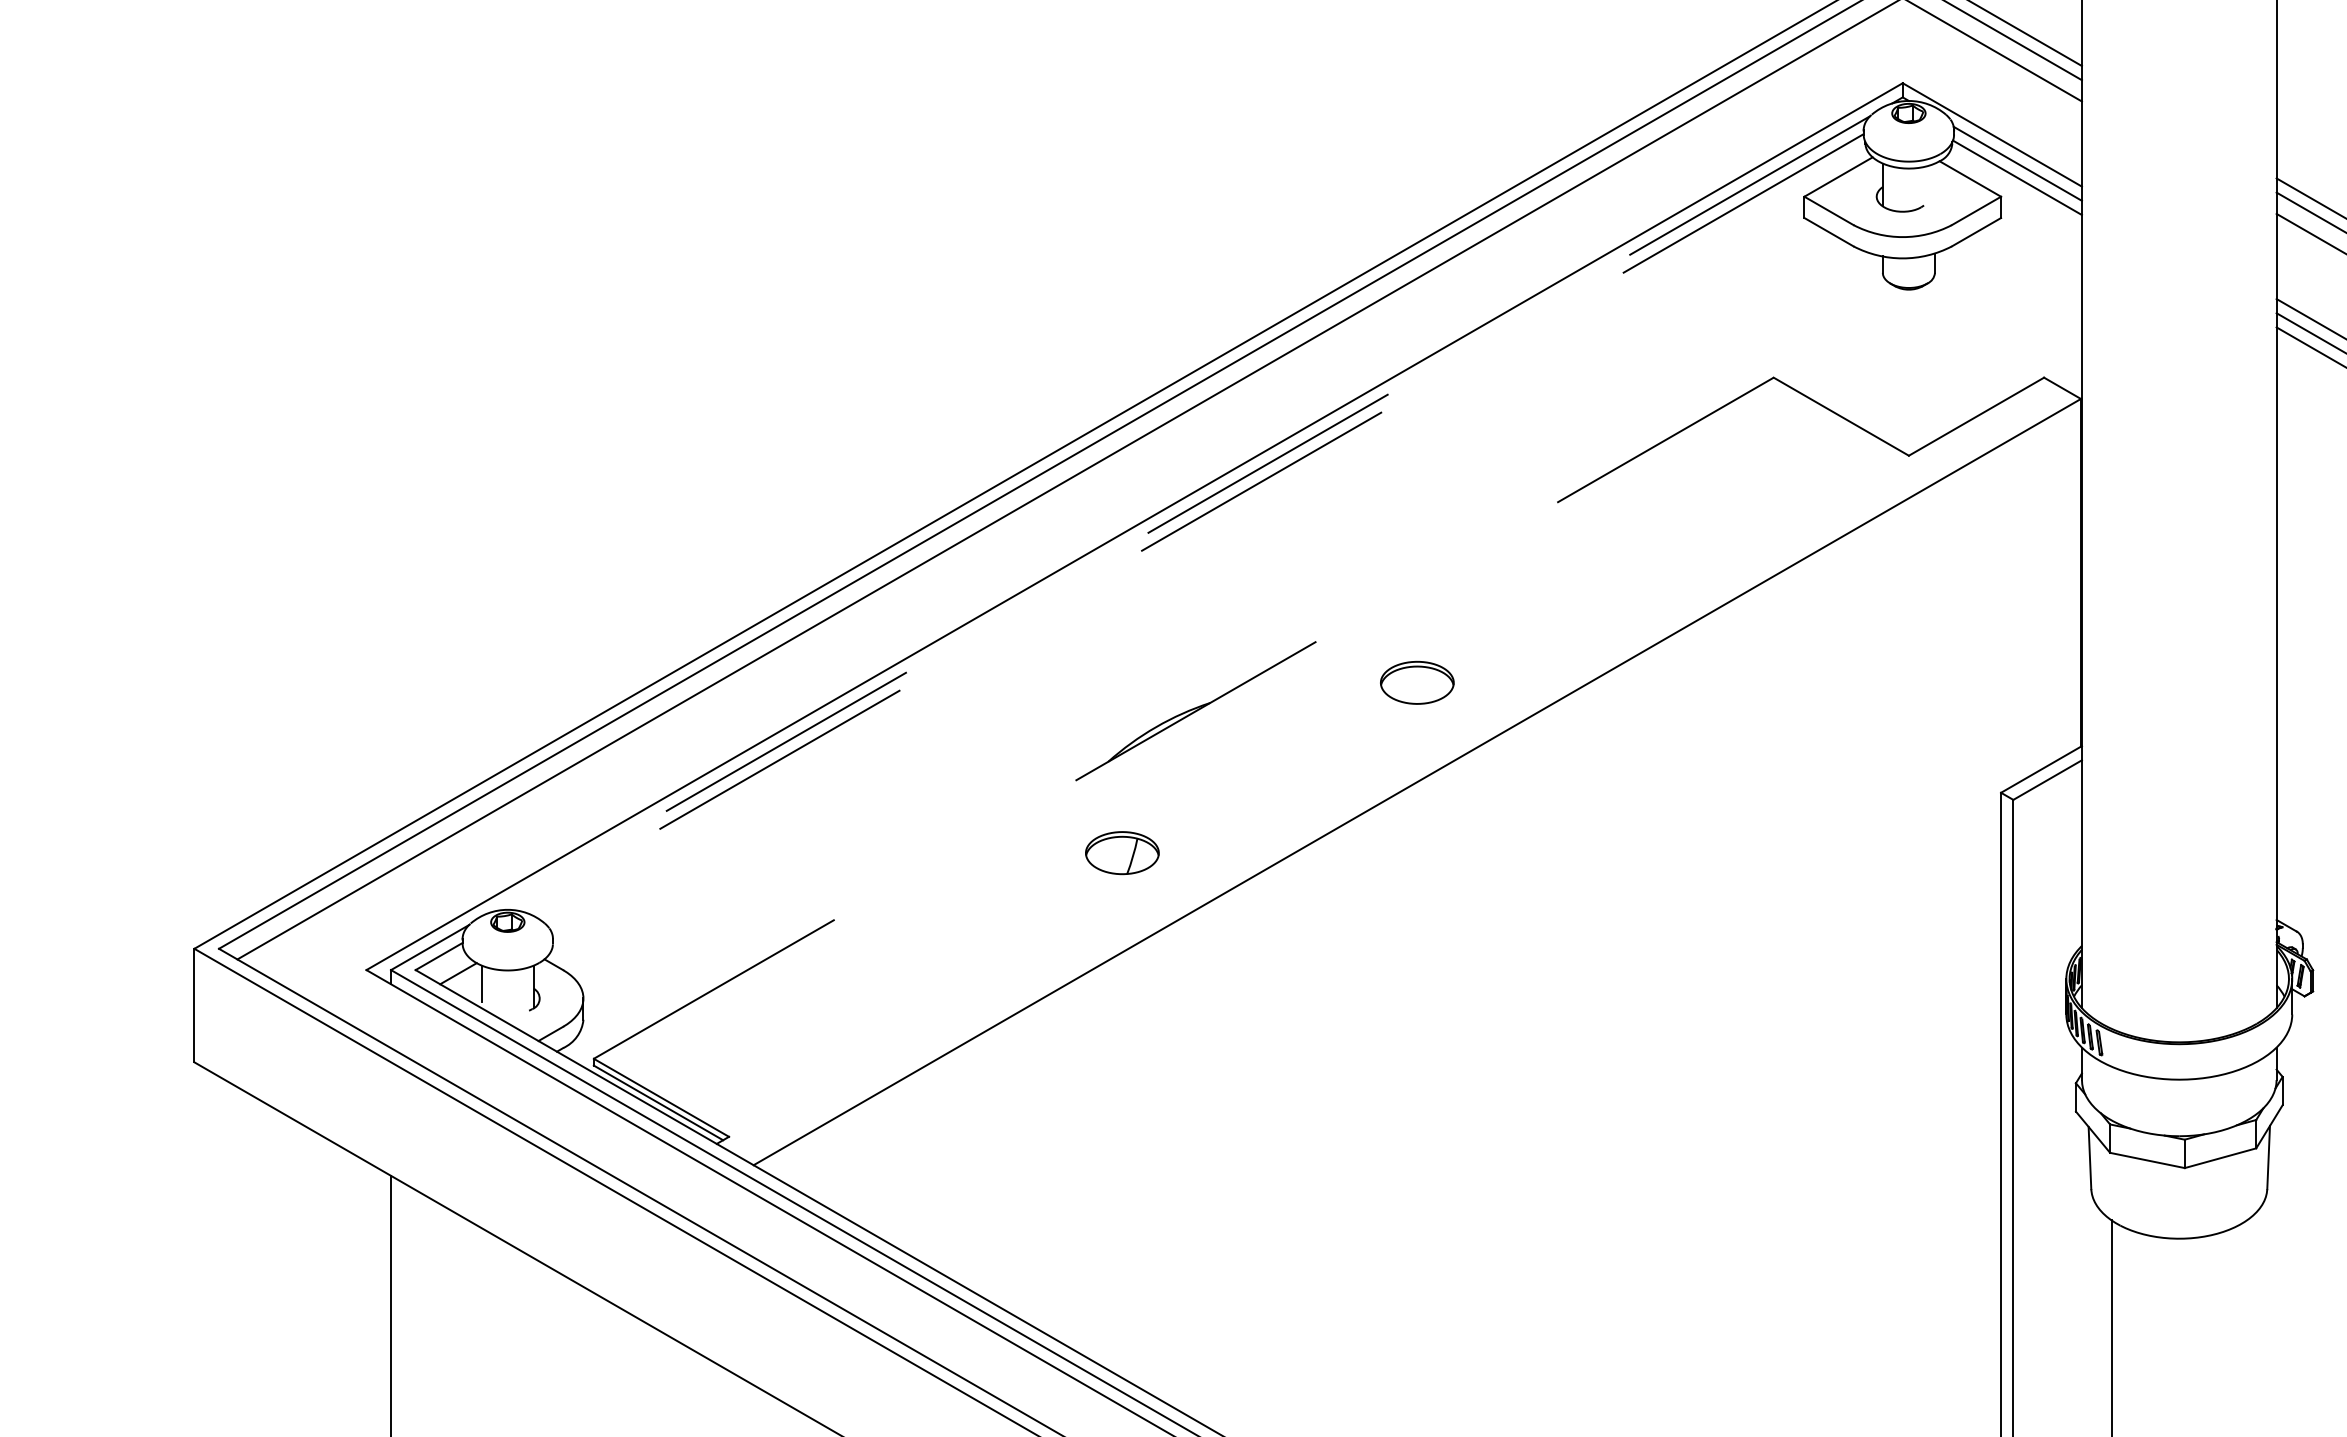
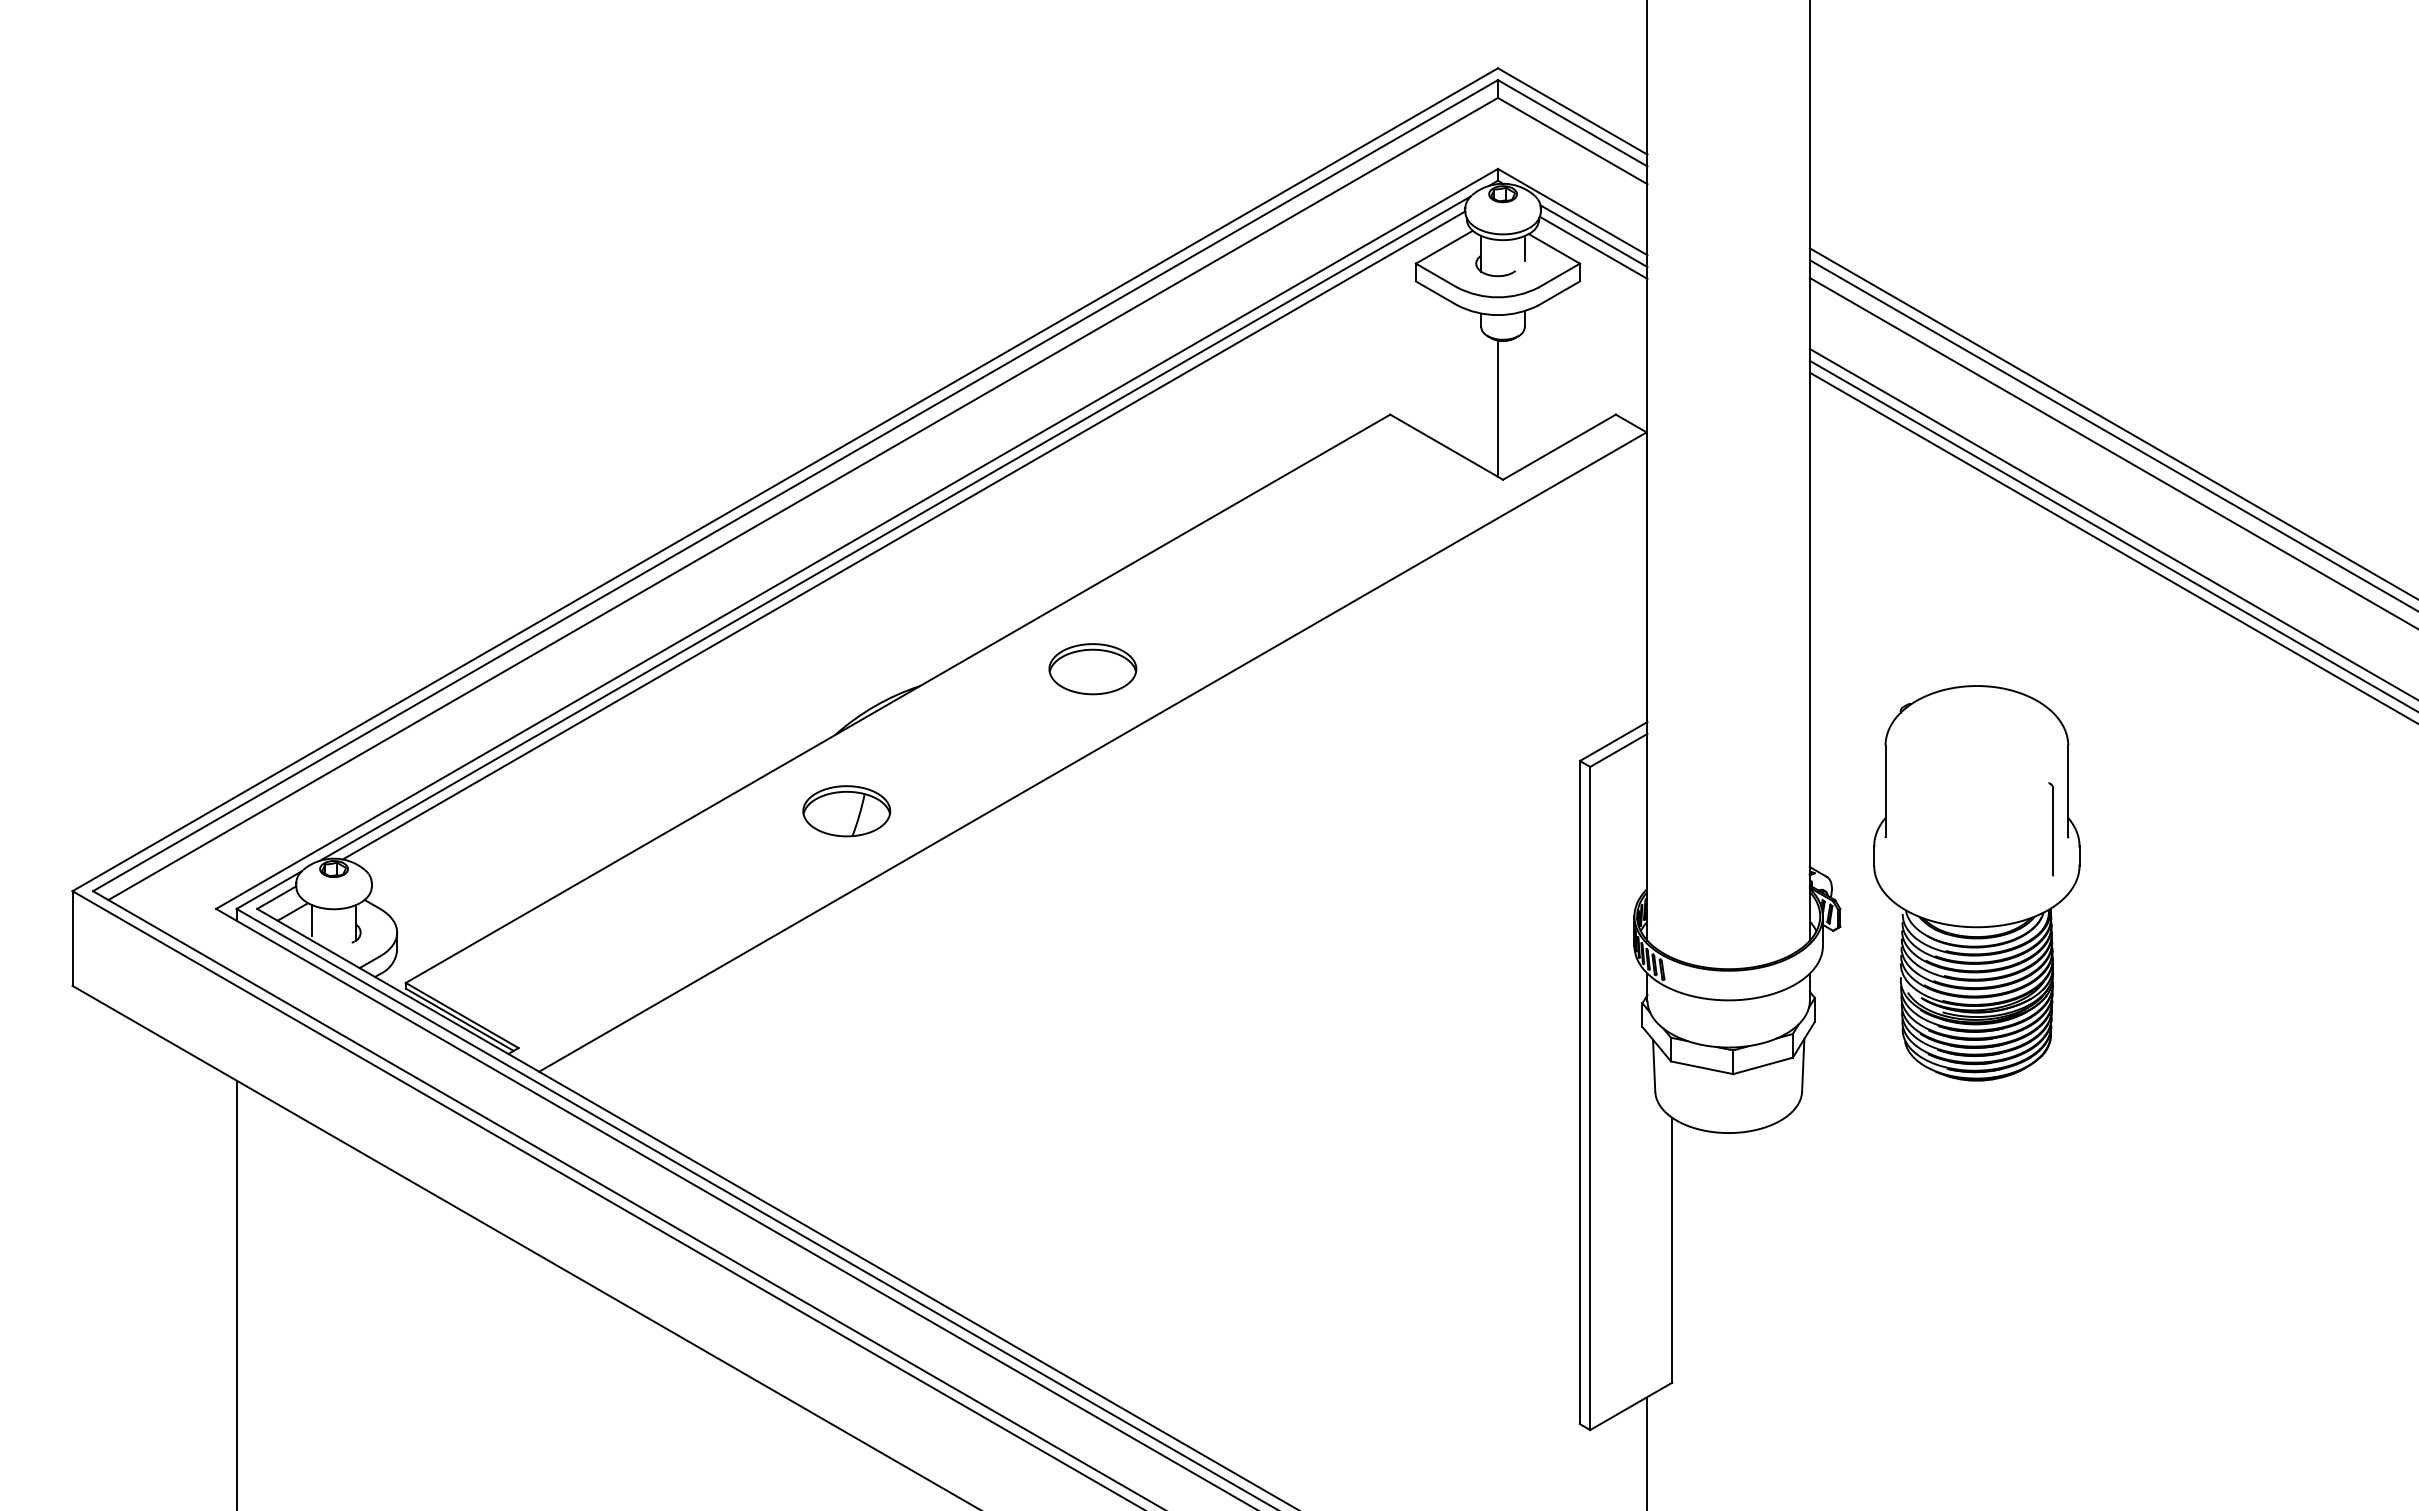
line: (1934, 178) -> (1524, 248), added
line: (1902, 370) -> (1497, 408), added
line: (1180, 514) -> (895, 528), dashed -> solid
line: (1190, 522) -> (903, 535), dashed -> solid
part: (1416, 683) -> (1092, 669), size x1.43
line: (1184, 717) -> (898, 698), dashed -> solid
part: (1121, 853) -> (846, 811), size x1.43

